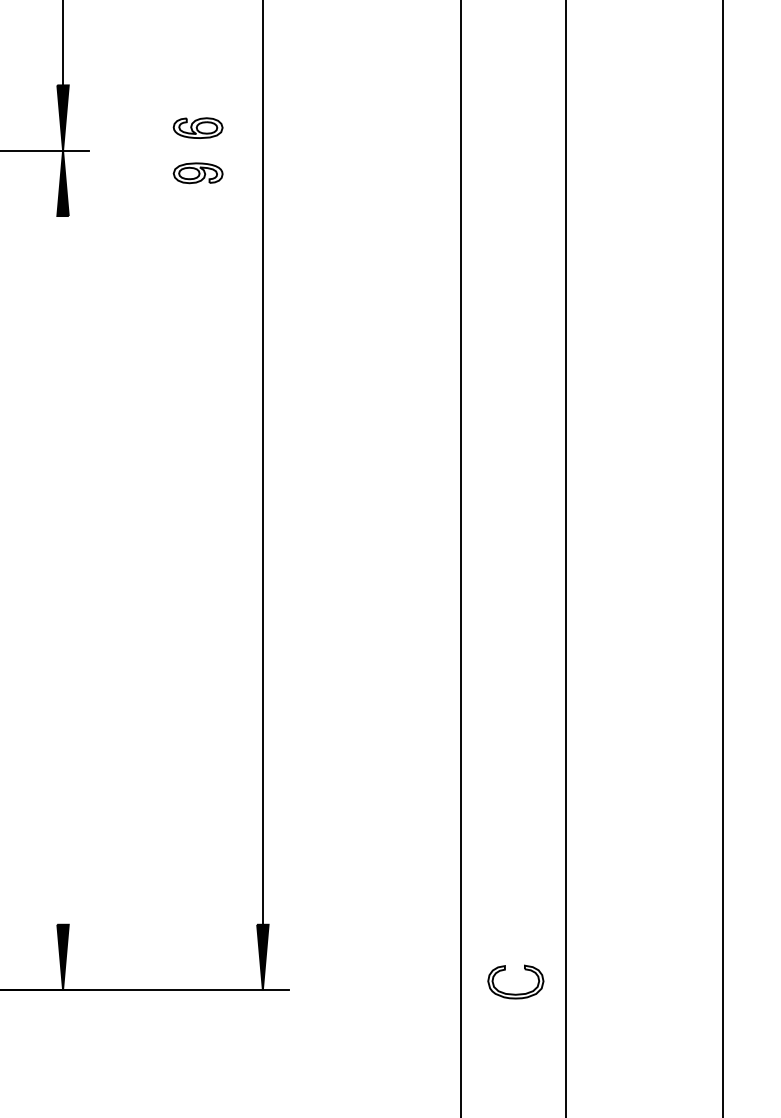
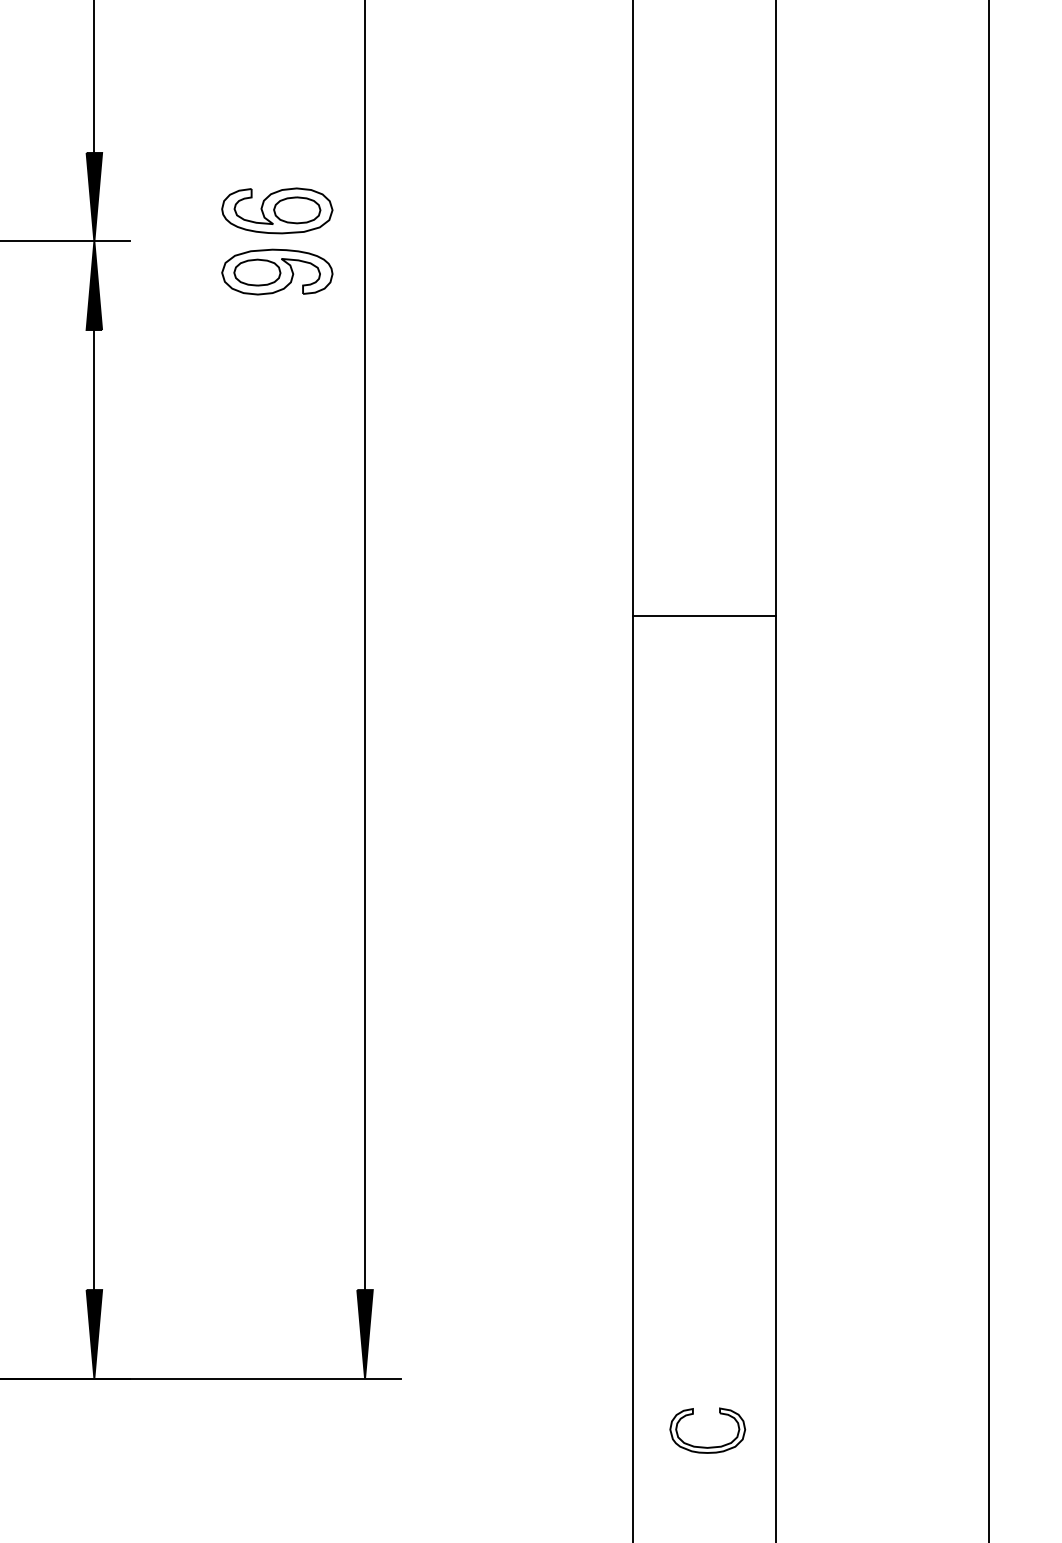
part: (198, 127) -> (277, 210), size x1.67
part: (198, 172) -> (277, 271), size x1.67
line: (513, 427) -> (704, 616), added
line: (63, 570) -> (94, 810), added
part: (514, 993) -> (706, 1446), moved

